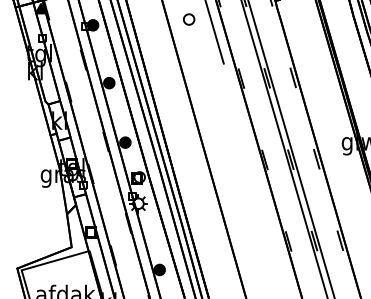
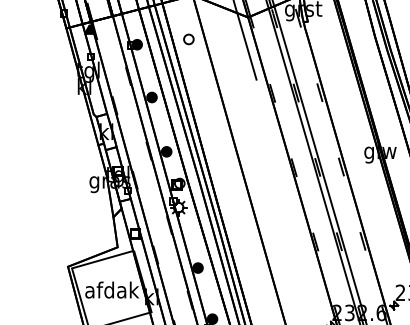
part: (188, 19) -> (188, 39), moved

